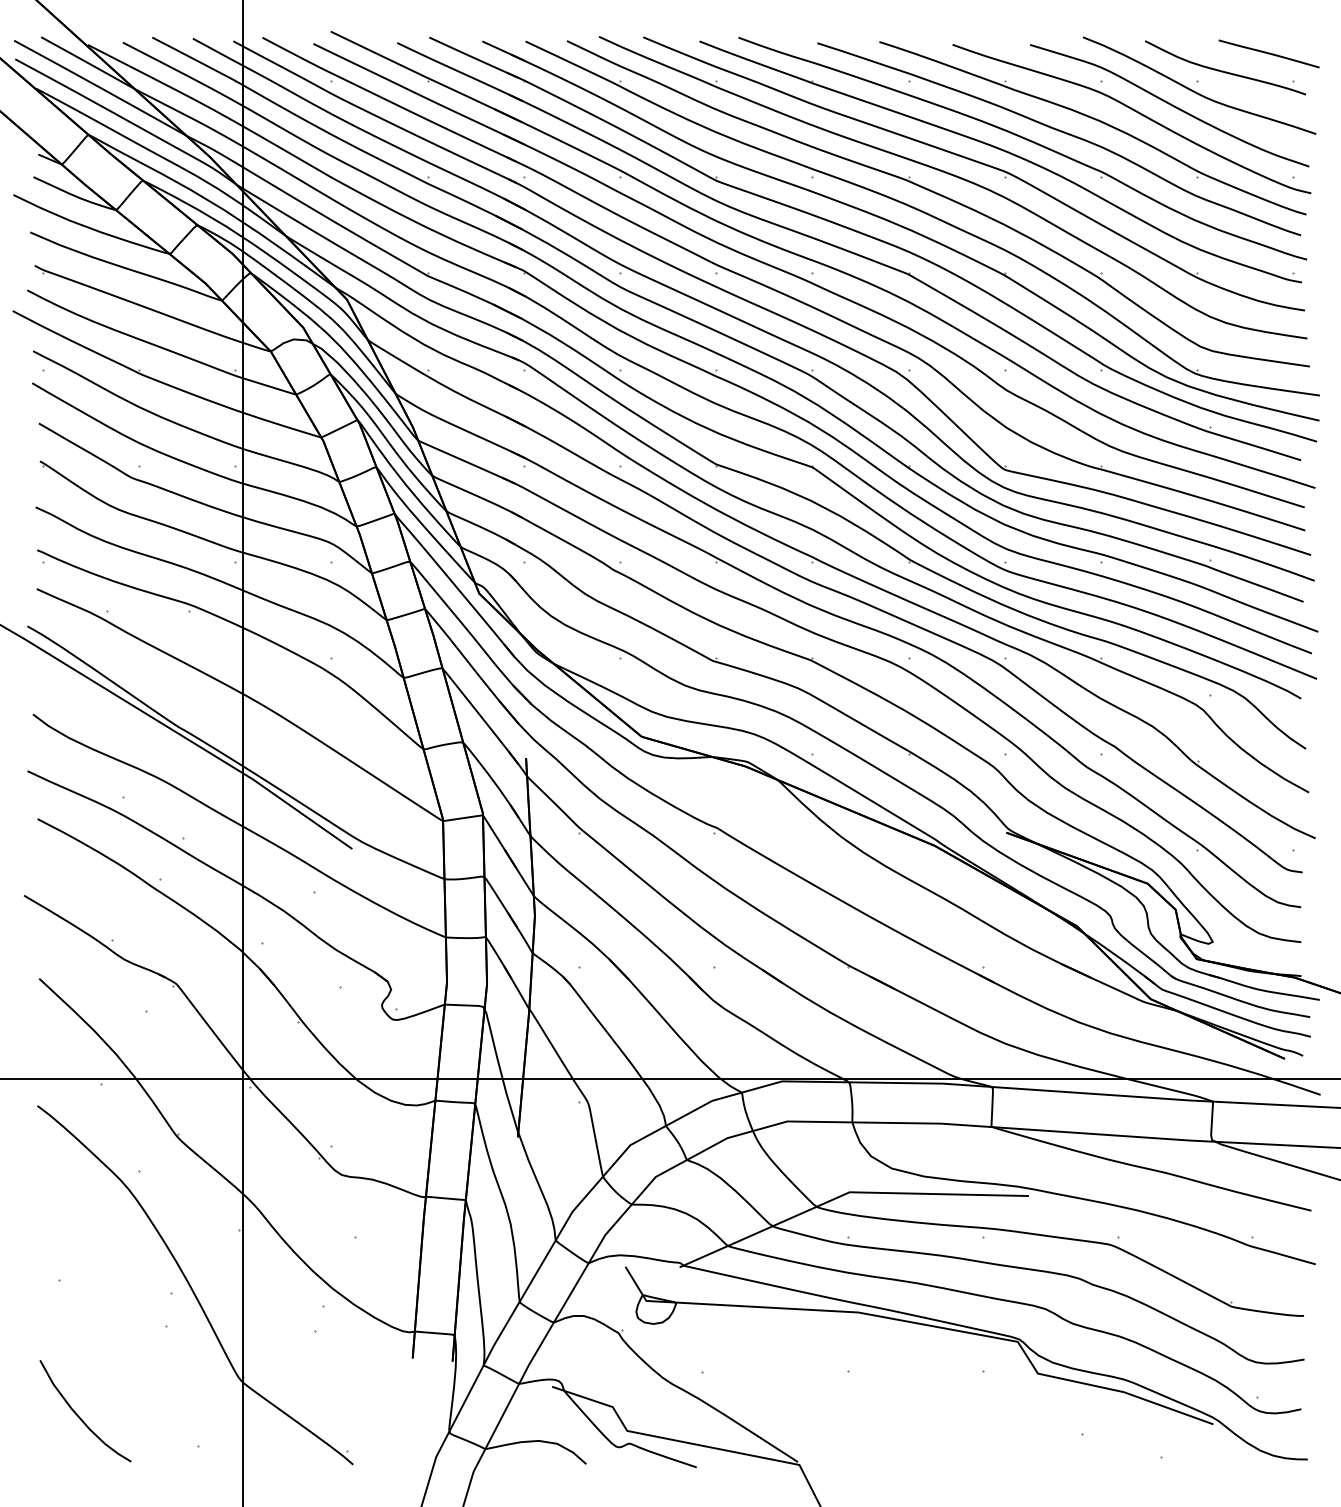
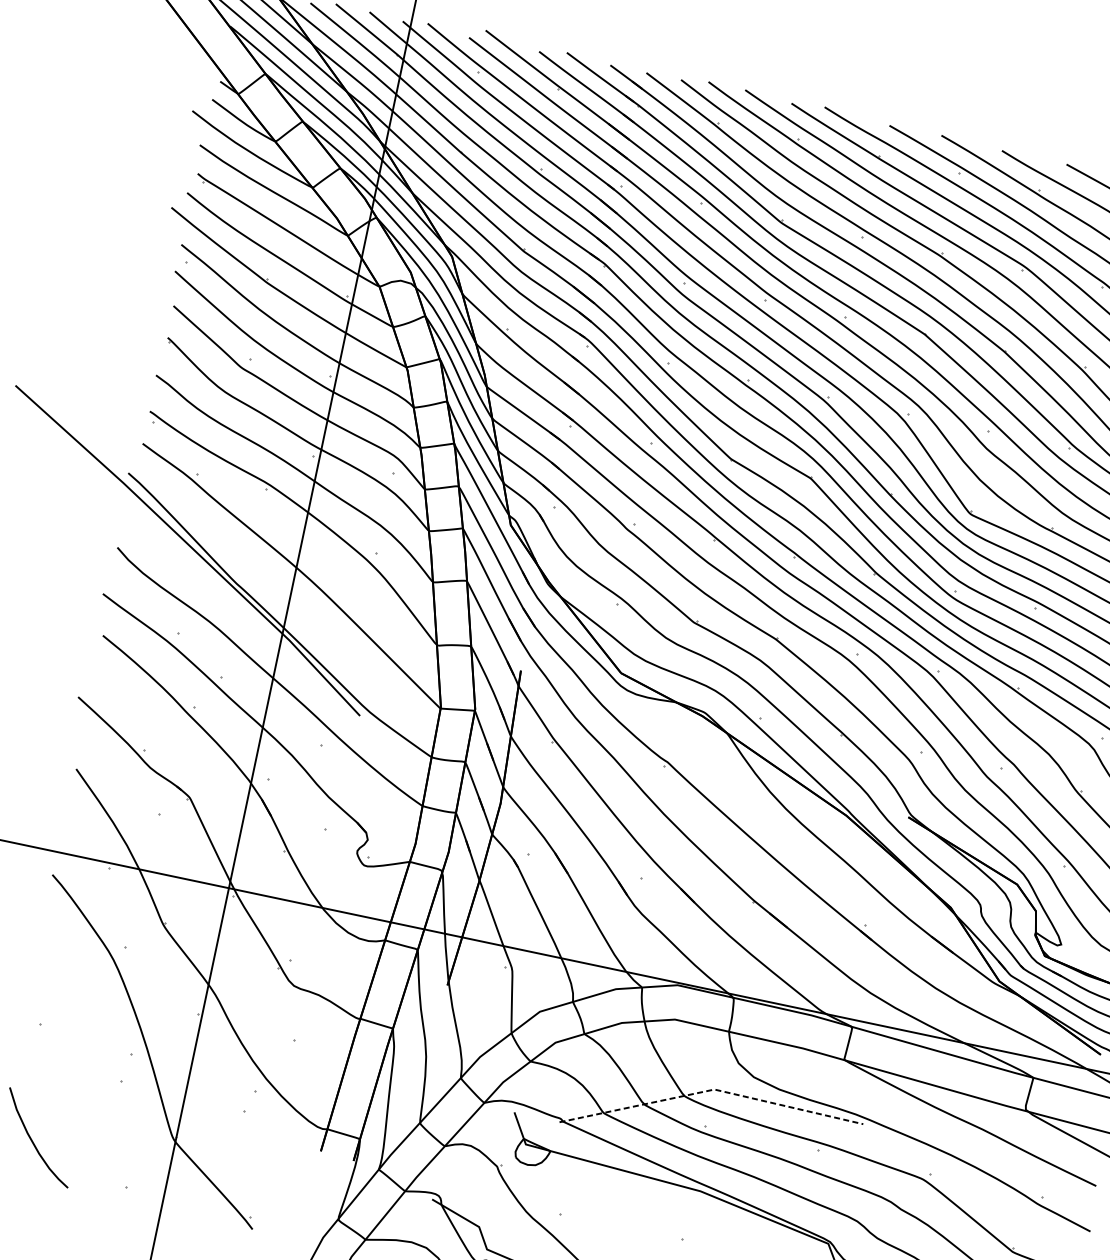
line: (847, 1193) -> (712, 1090), solid -> dashed

